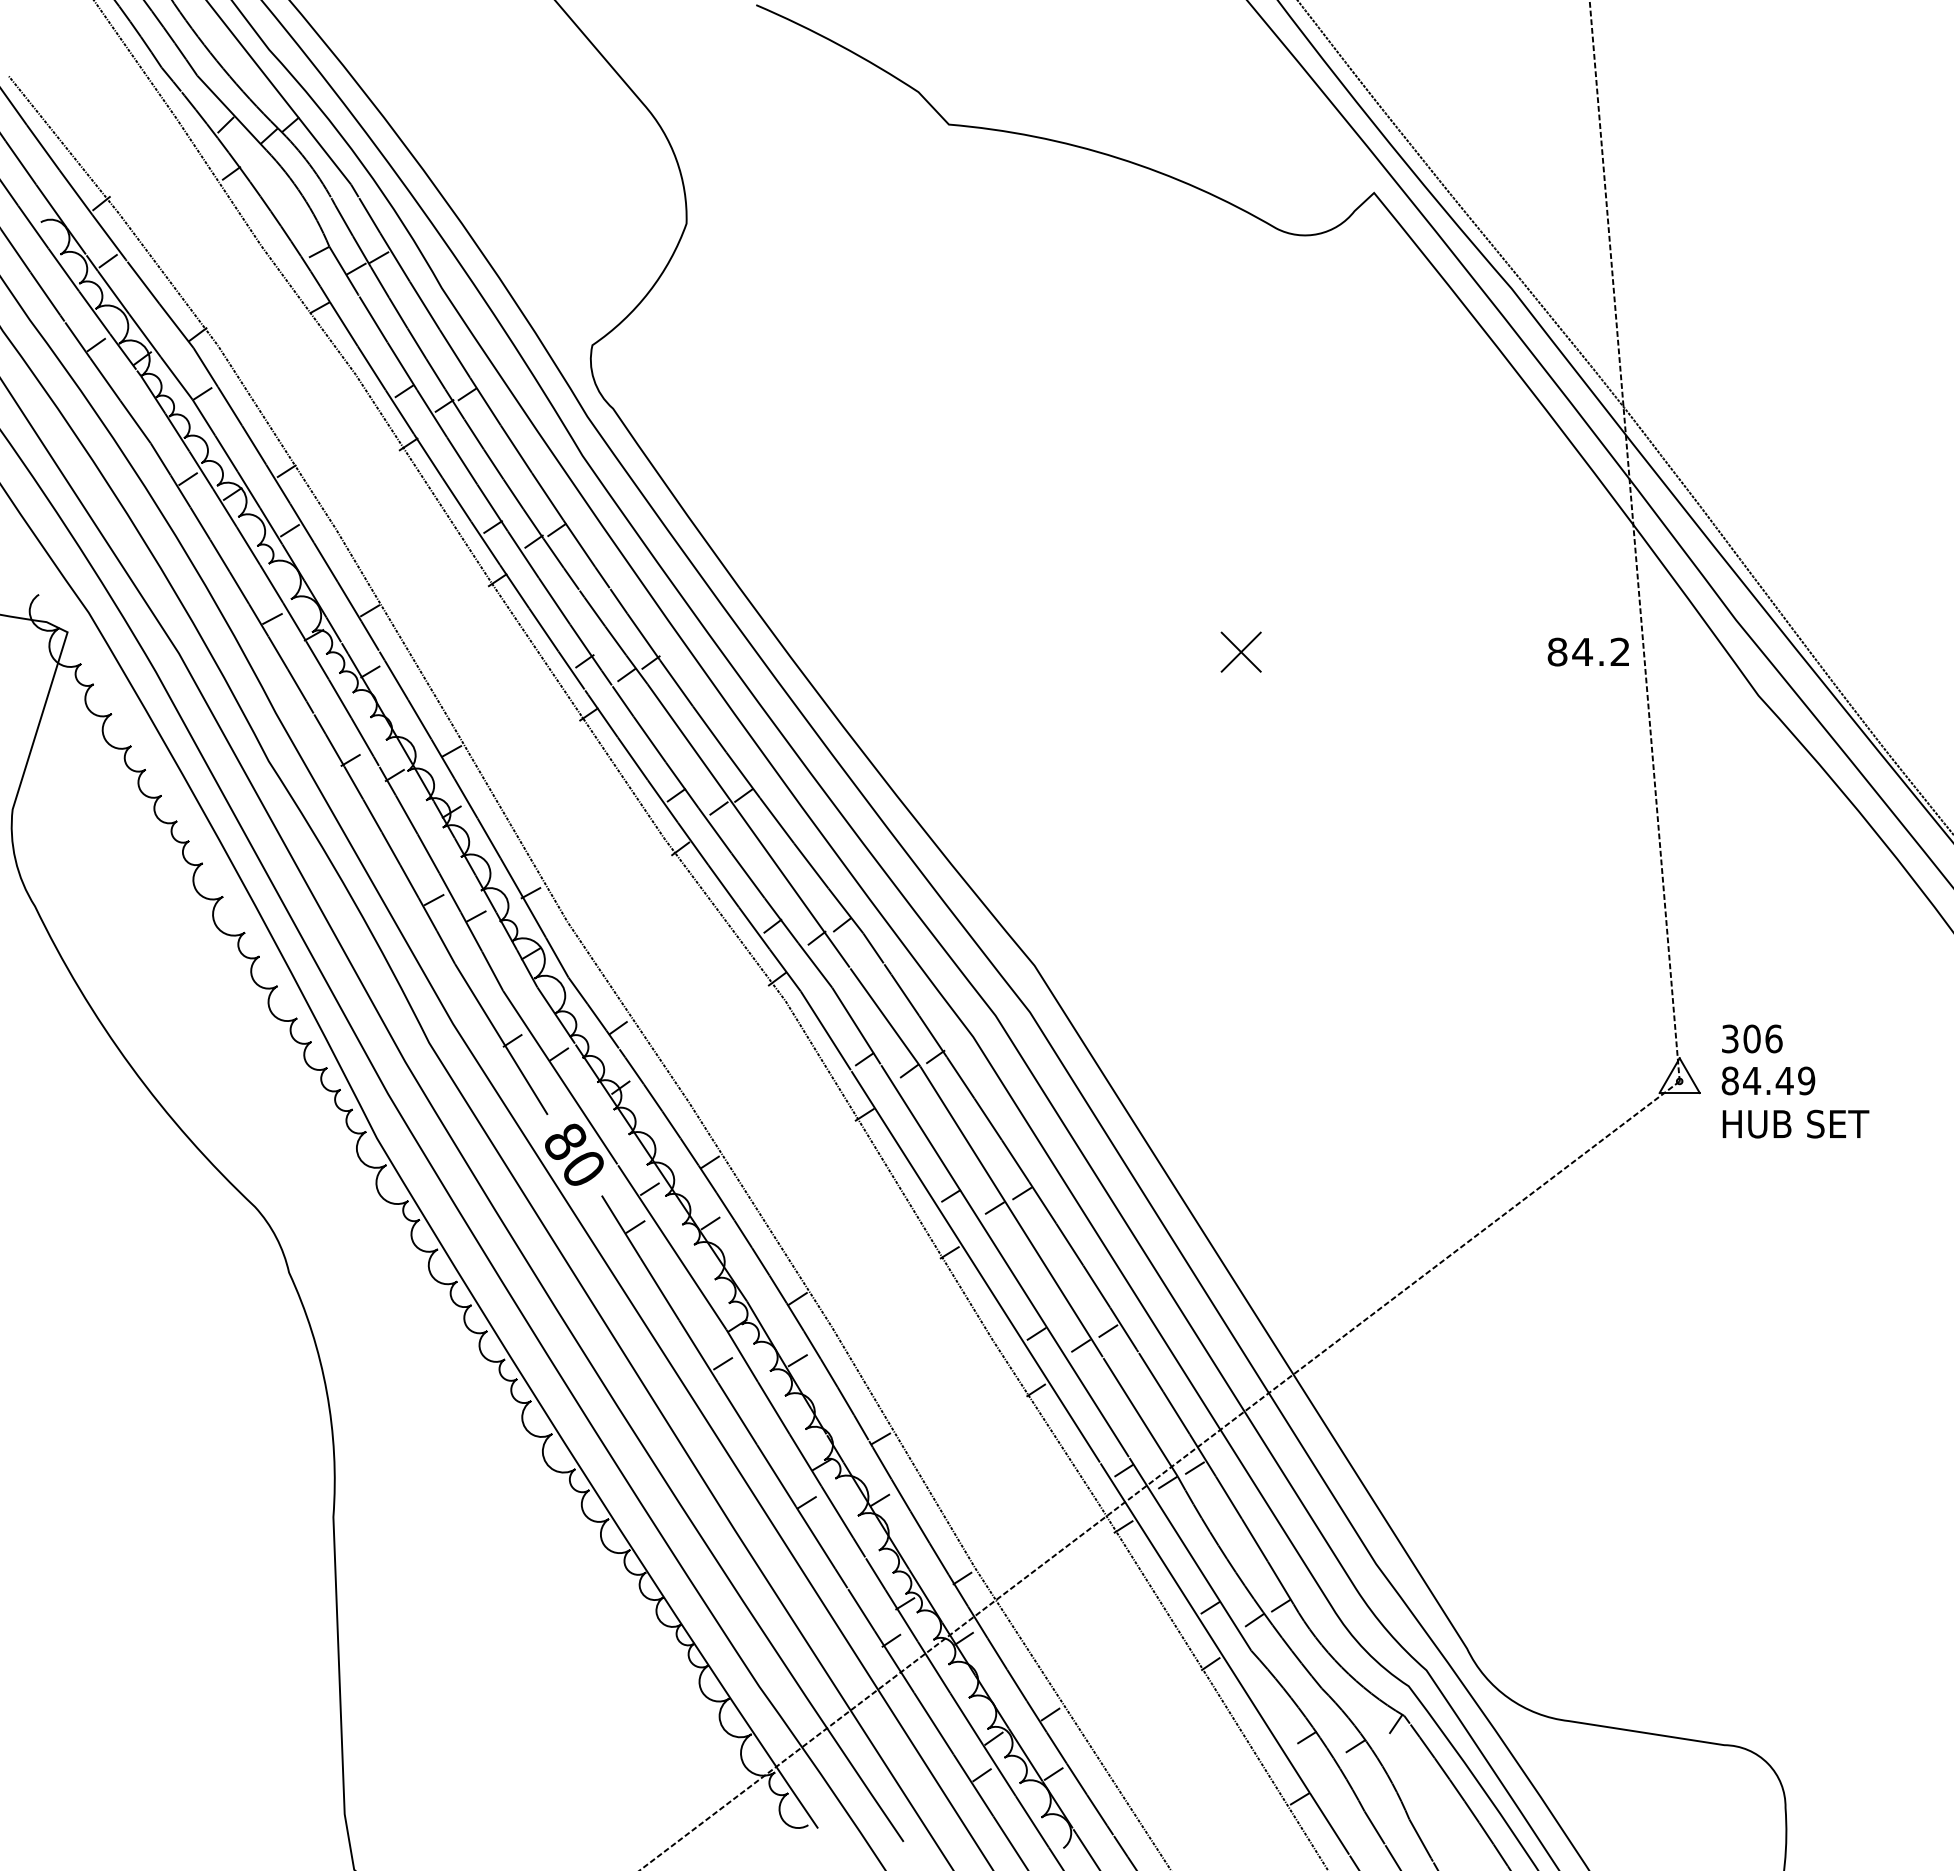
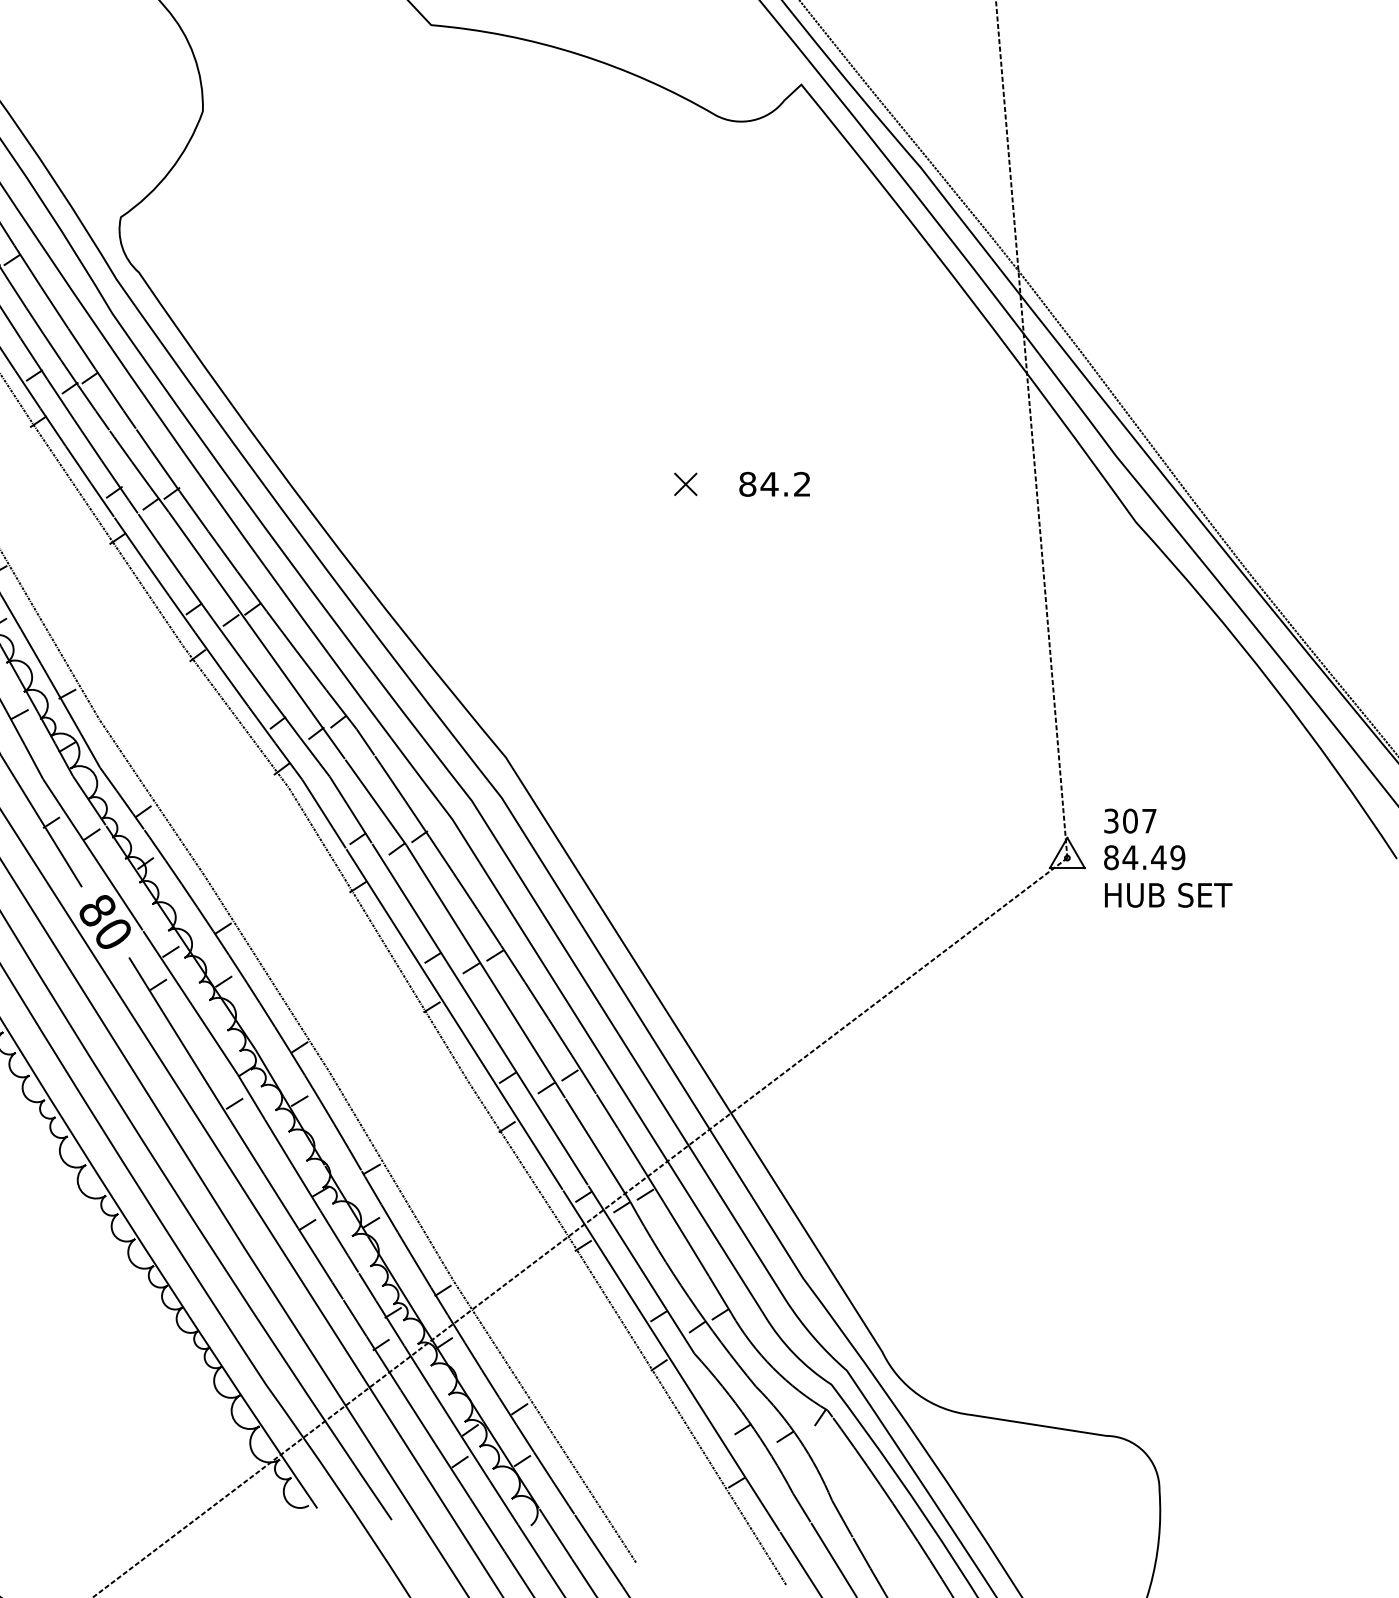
part: (1241, 651) -> (685, 483), size x0.62
text: (1587, 651) -> (773, 483), moved
text: (1773, 1038) -> (1149, 820), 306 -> 307

